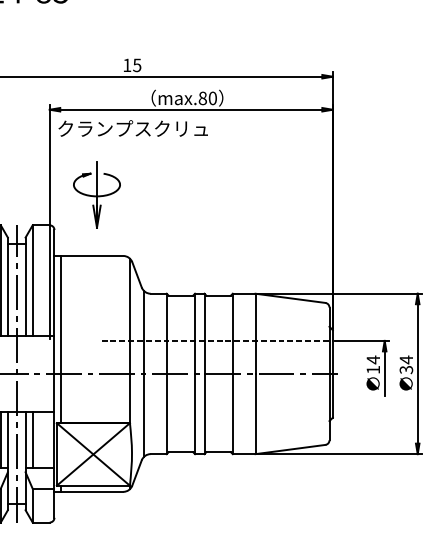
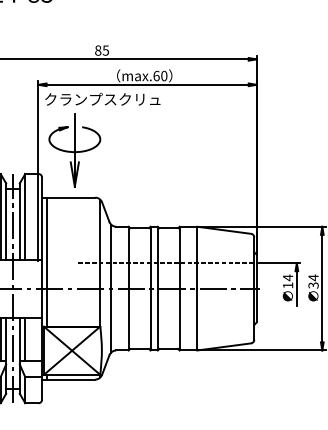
text: (127, 65) -> (98, 50), 15 -> 85
text: (202, 97) -> (156, 75), max.80 -> max.60
part: (96, 194) -> (74, 150), size x1.43

